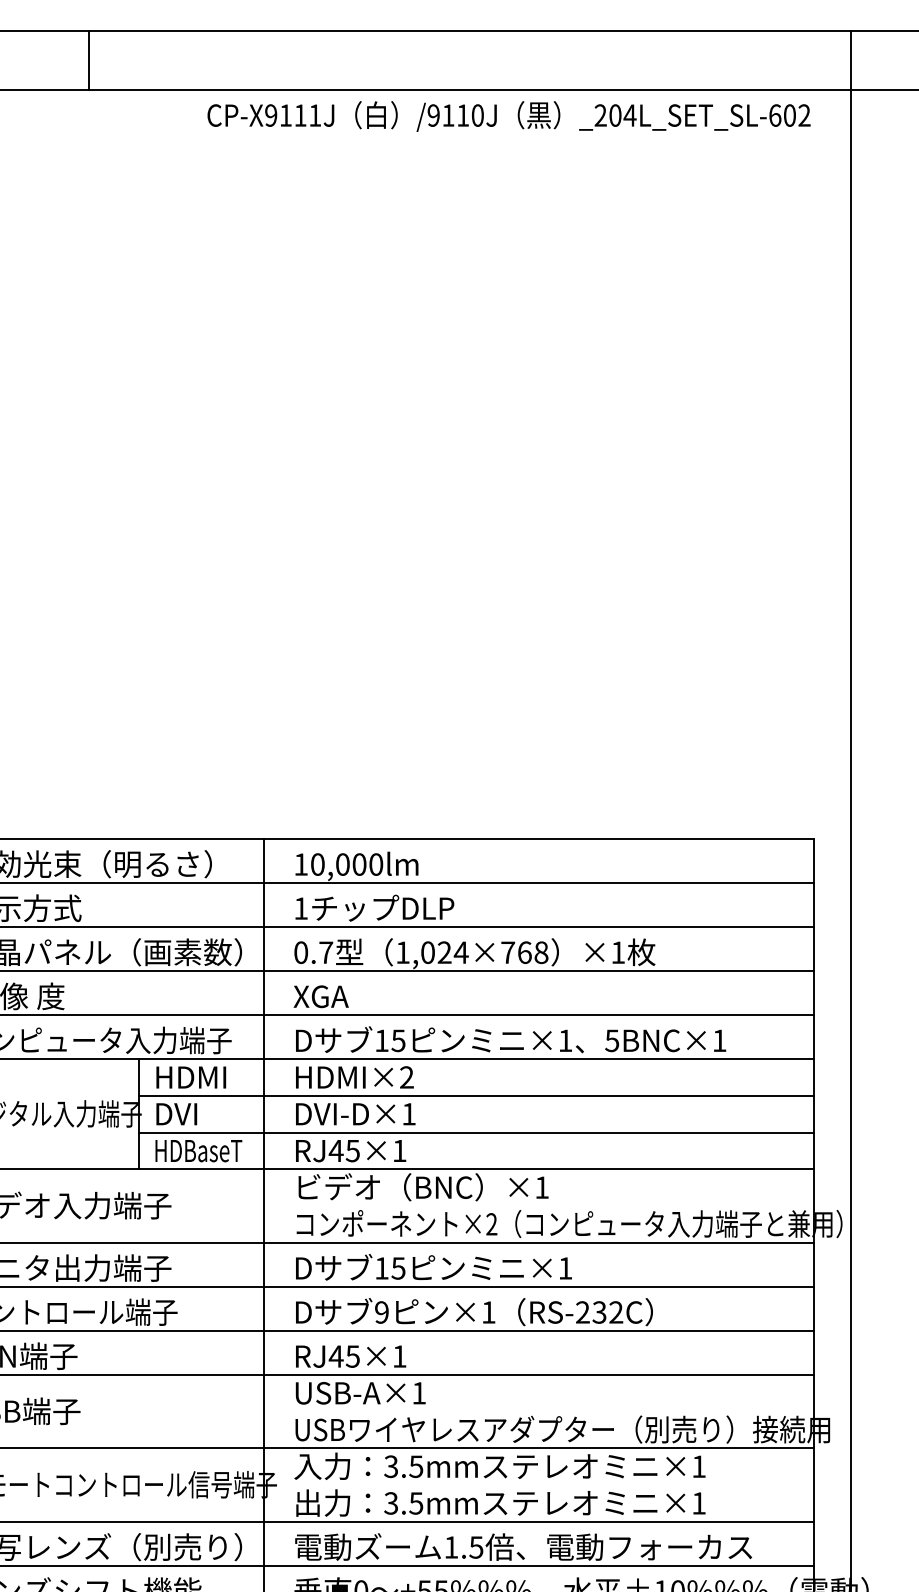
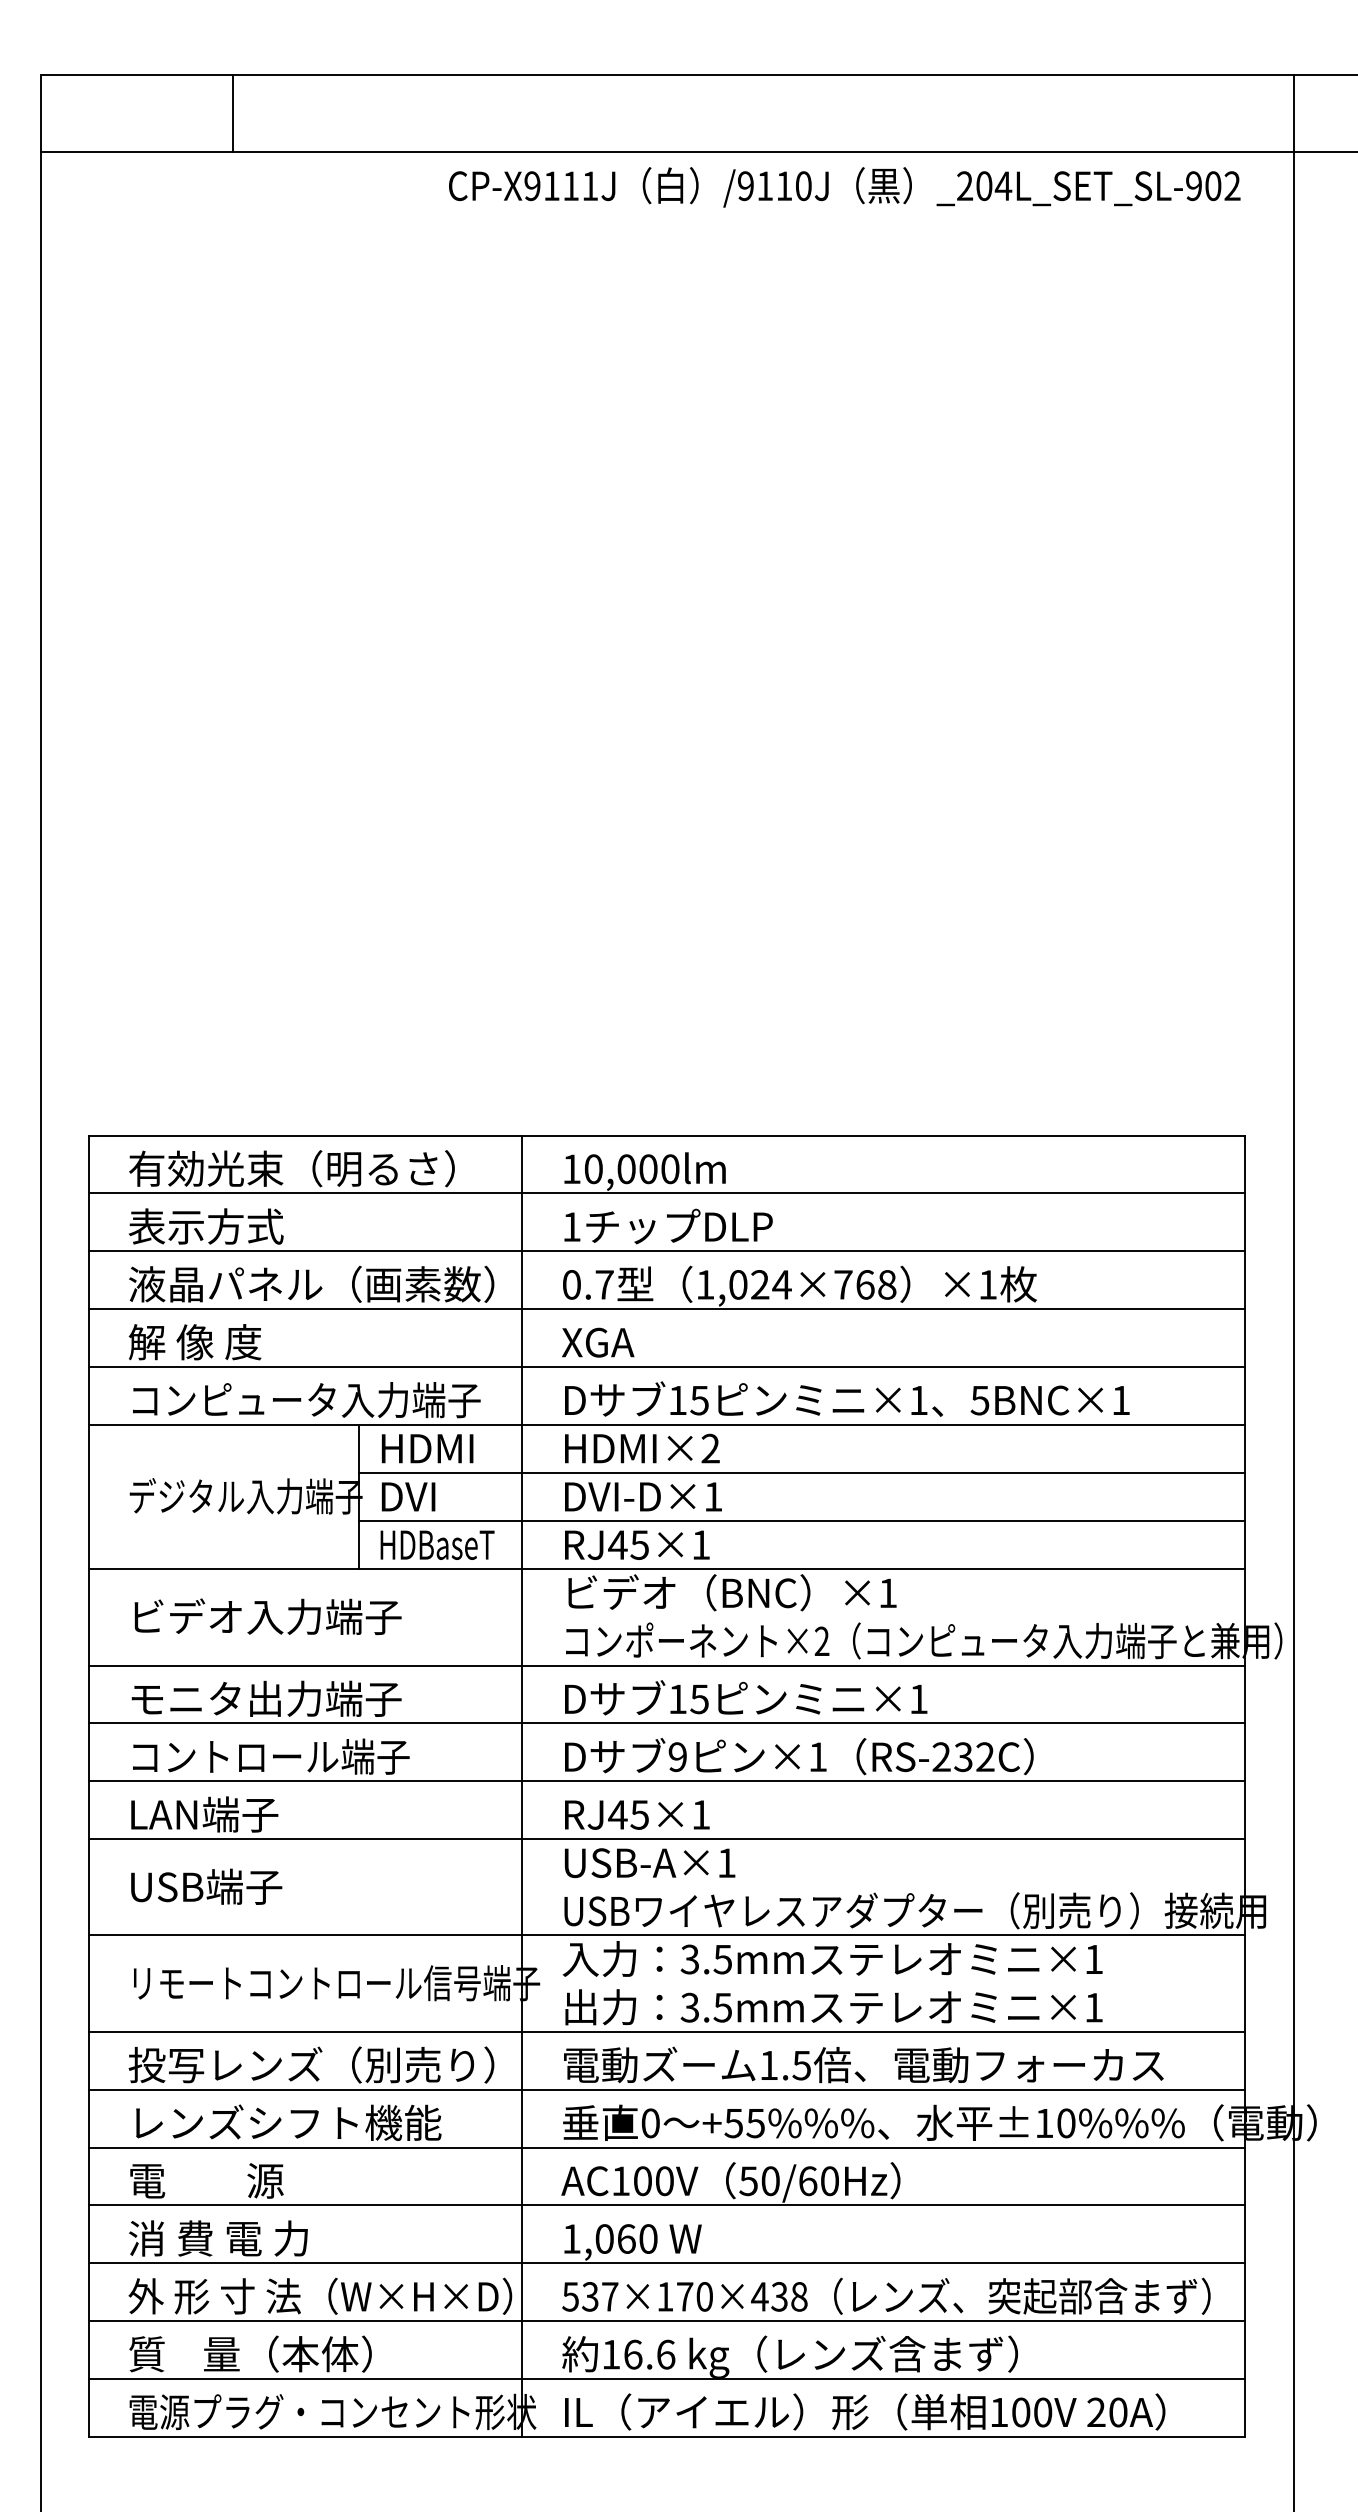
line: (89, 60) -> (233, 113), moved
text: (775, 115) -> (1194, 186), _204L_SET_SL-602 -> _204L_SET_SL-902

